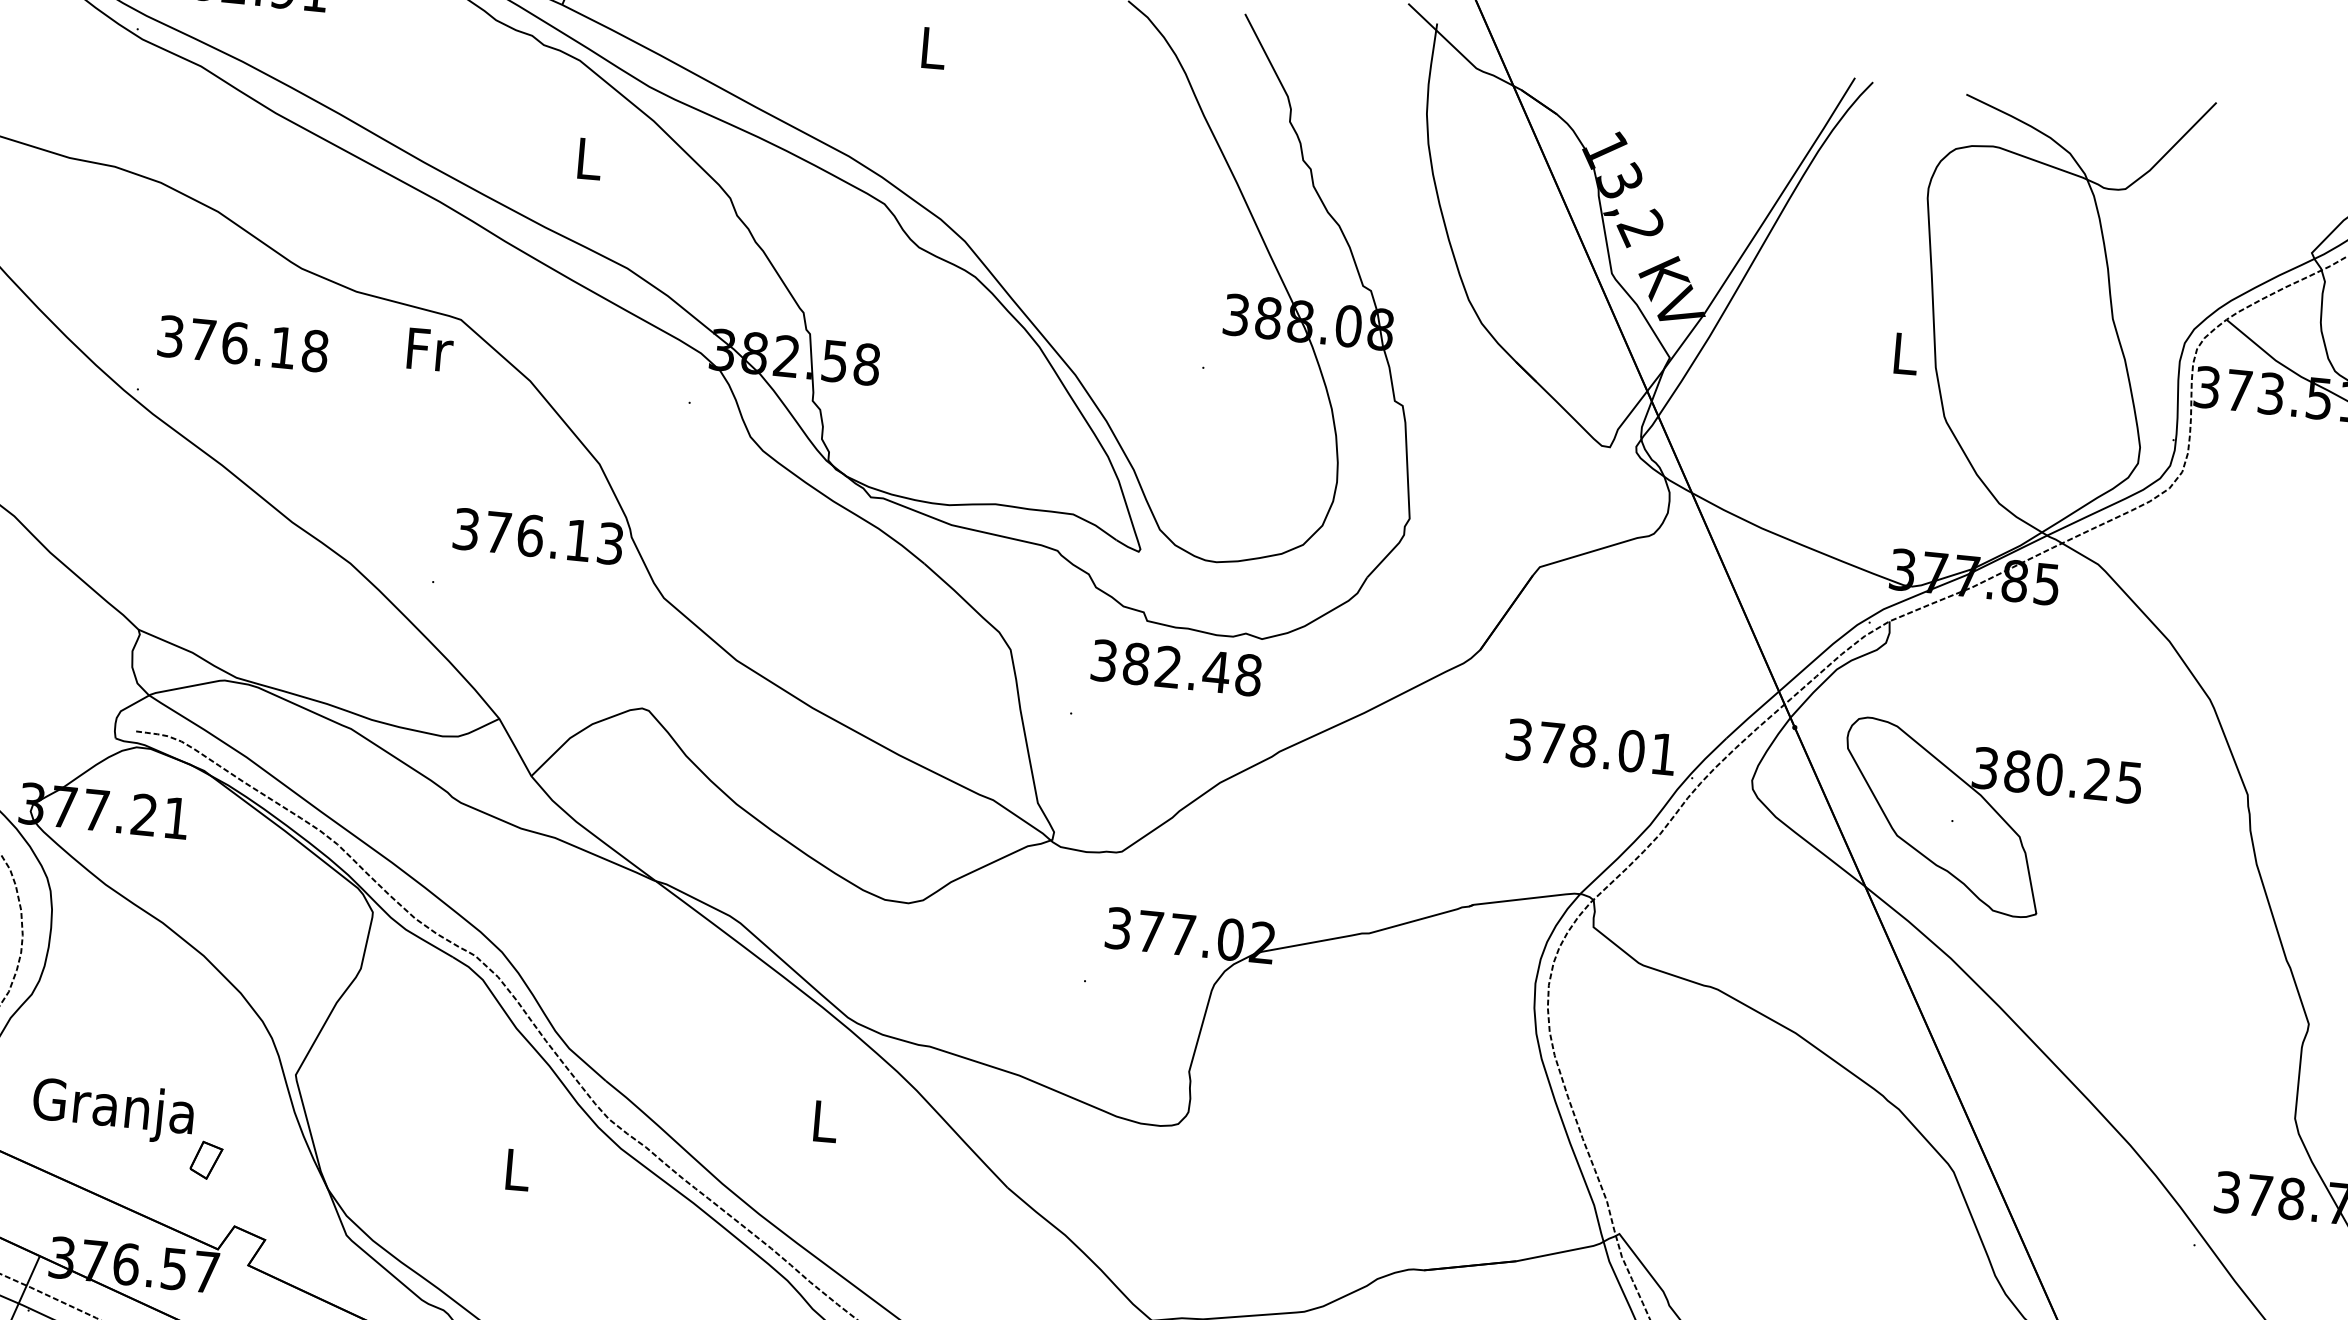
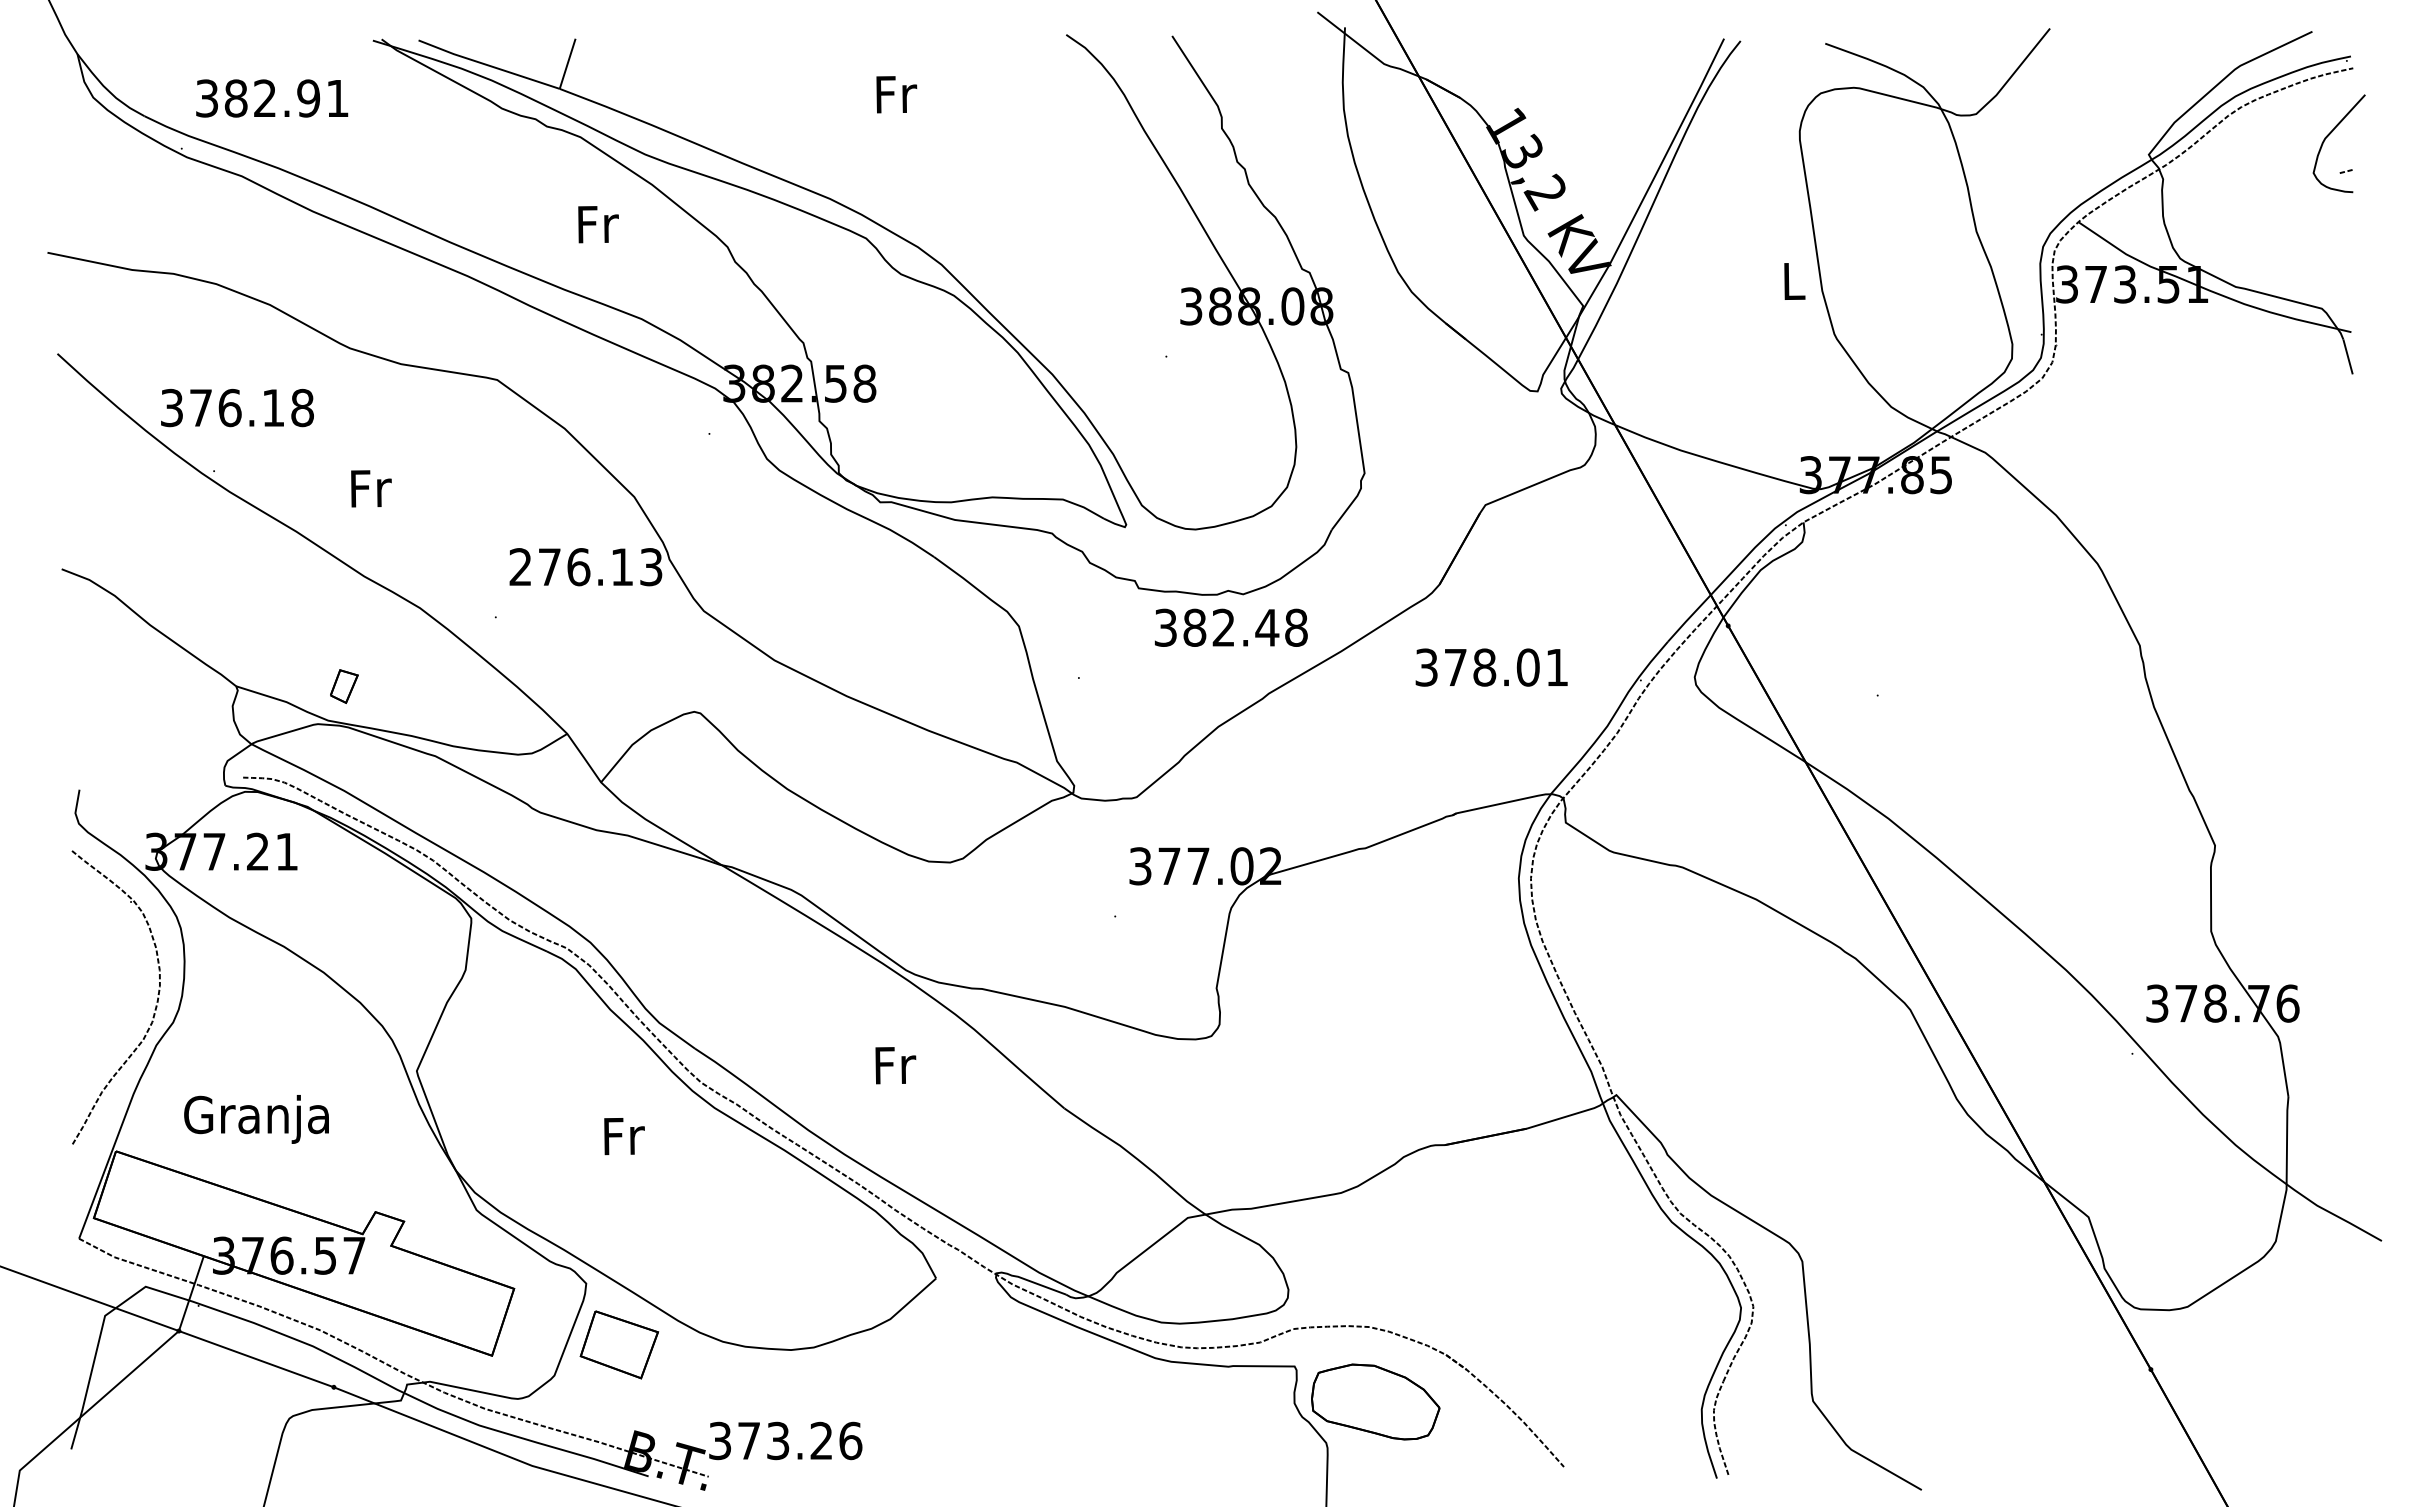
text: (933, 48) -> (896, 94), L -> Fr
text: (590, 159) -> (598, 224), L -> Fr
text: (243, 343) -> (237, 407), moved
text: (430, 349) -> (371, 488), moved
text: (466, 529) -> (520, 567), 376.13 -> 276.13
text: (1176, 667) -> (1231, 627), moved
text: (1591, 746) -> (1491, 667), moved
part: (1987, 821) -> (1909, 692), removed
text: (825, 1121) -> (895, 1065), L -> Fr
part: (206, 1160) -> (344, 686), moved
text: (518, 1170) -> (624, 1136), L -> Fr

